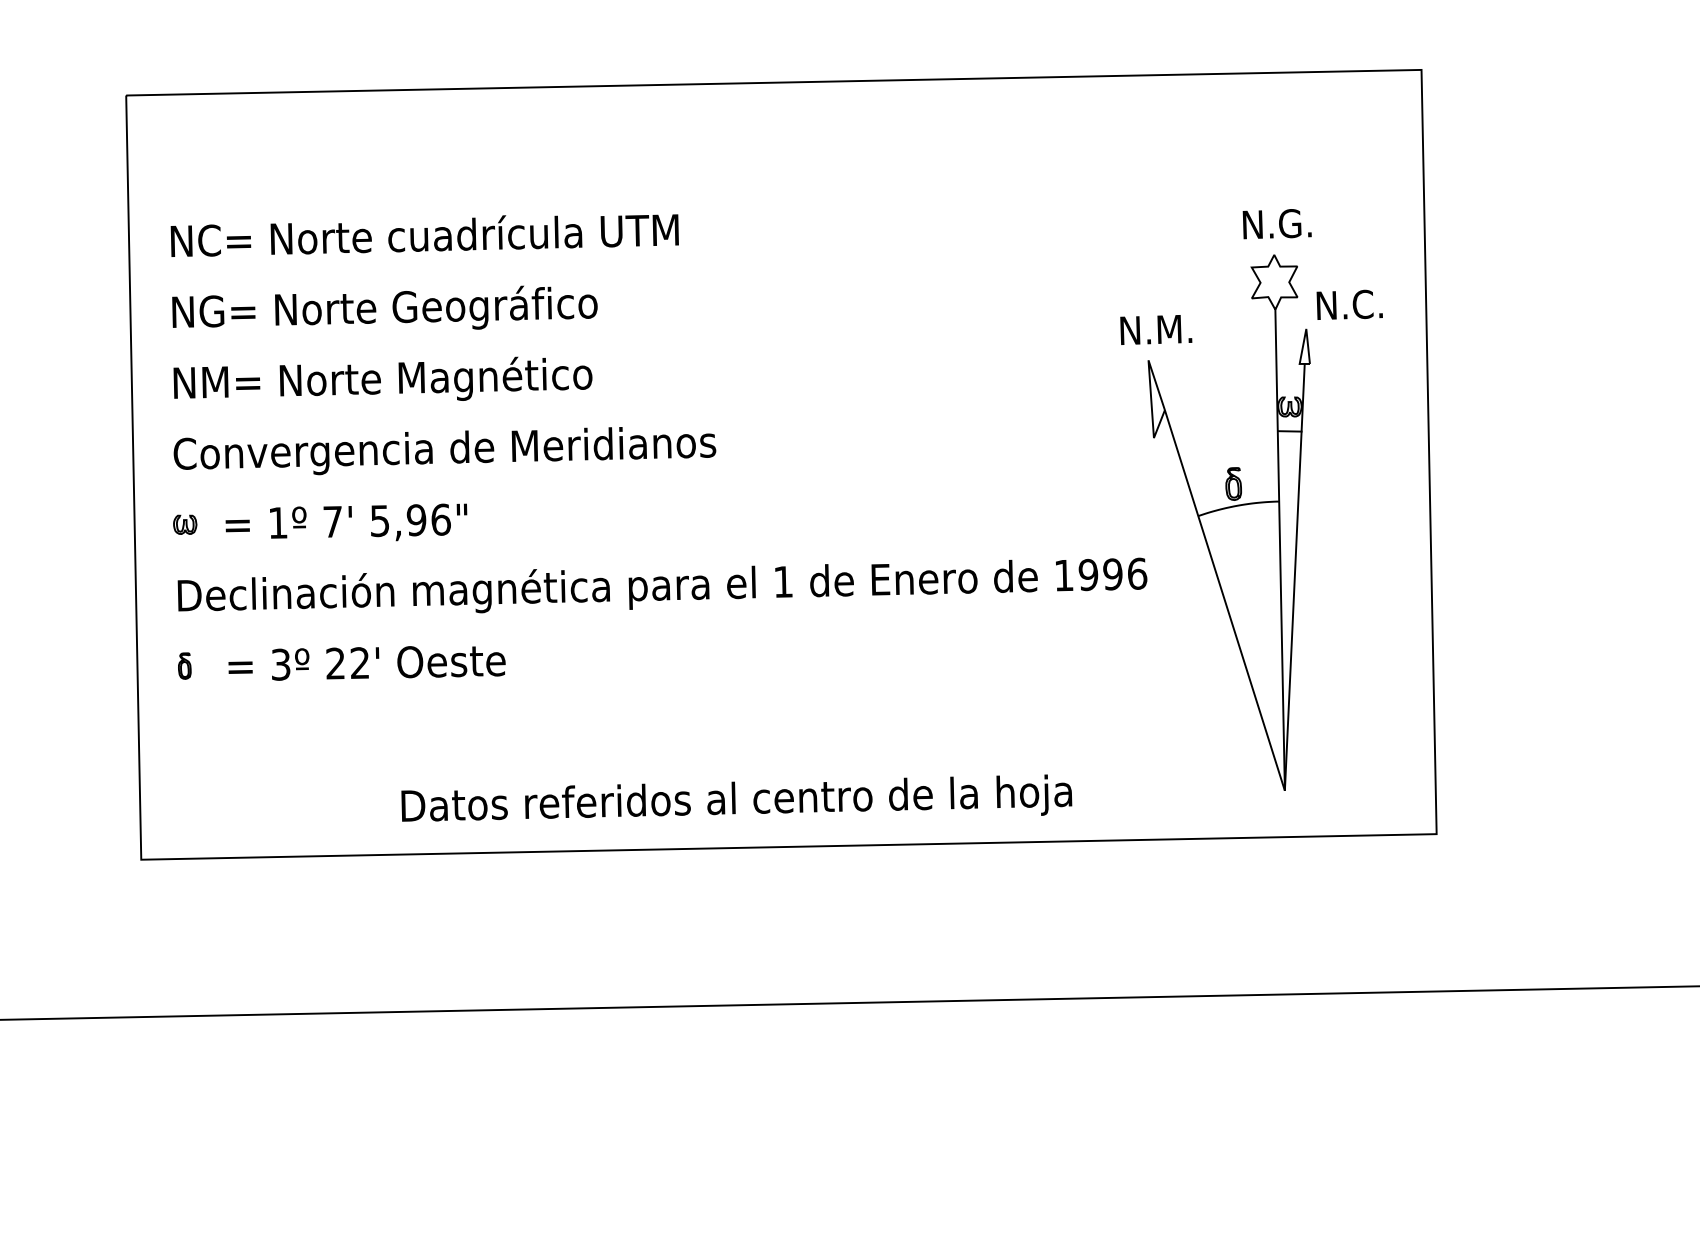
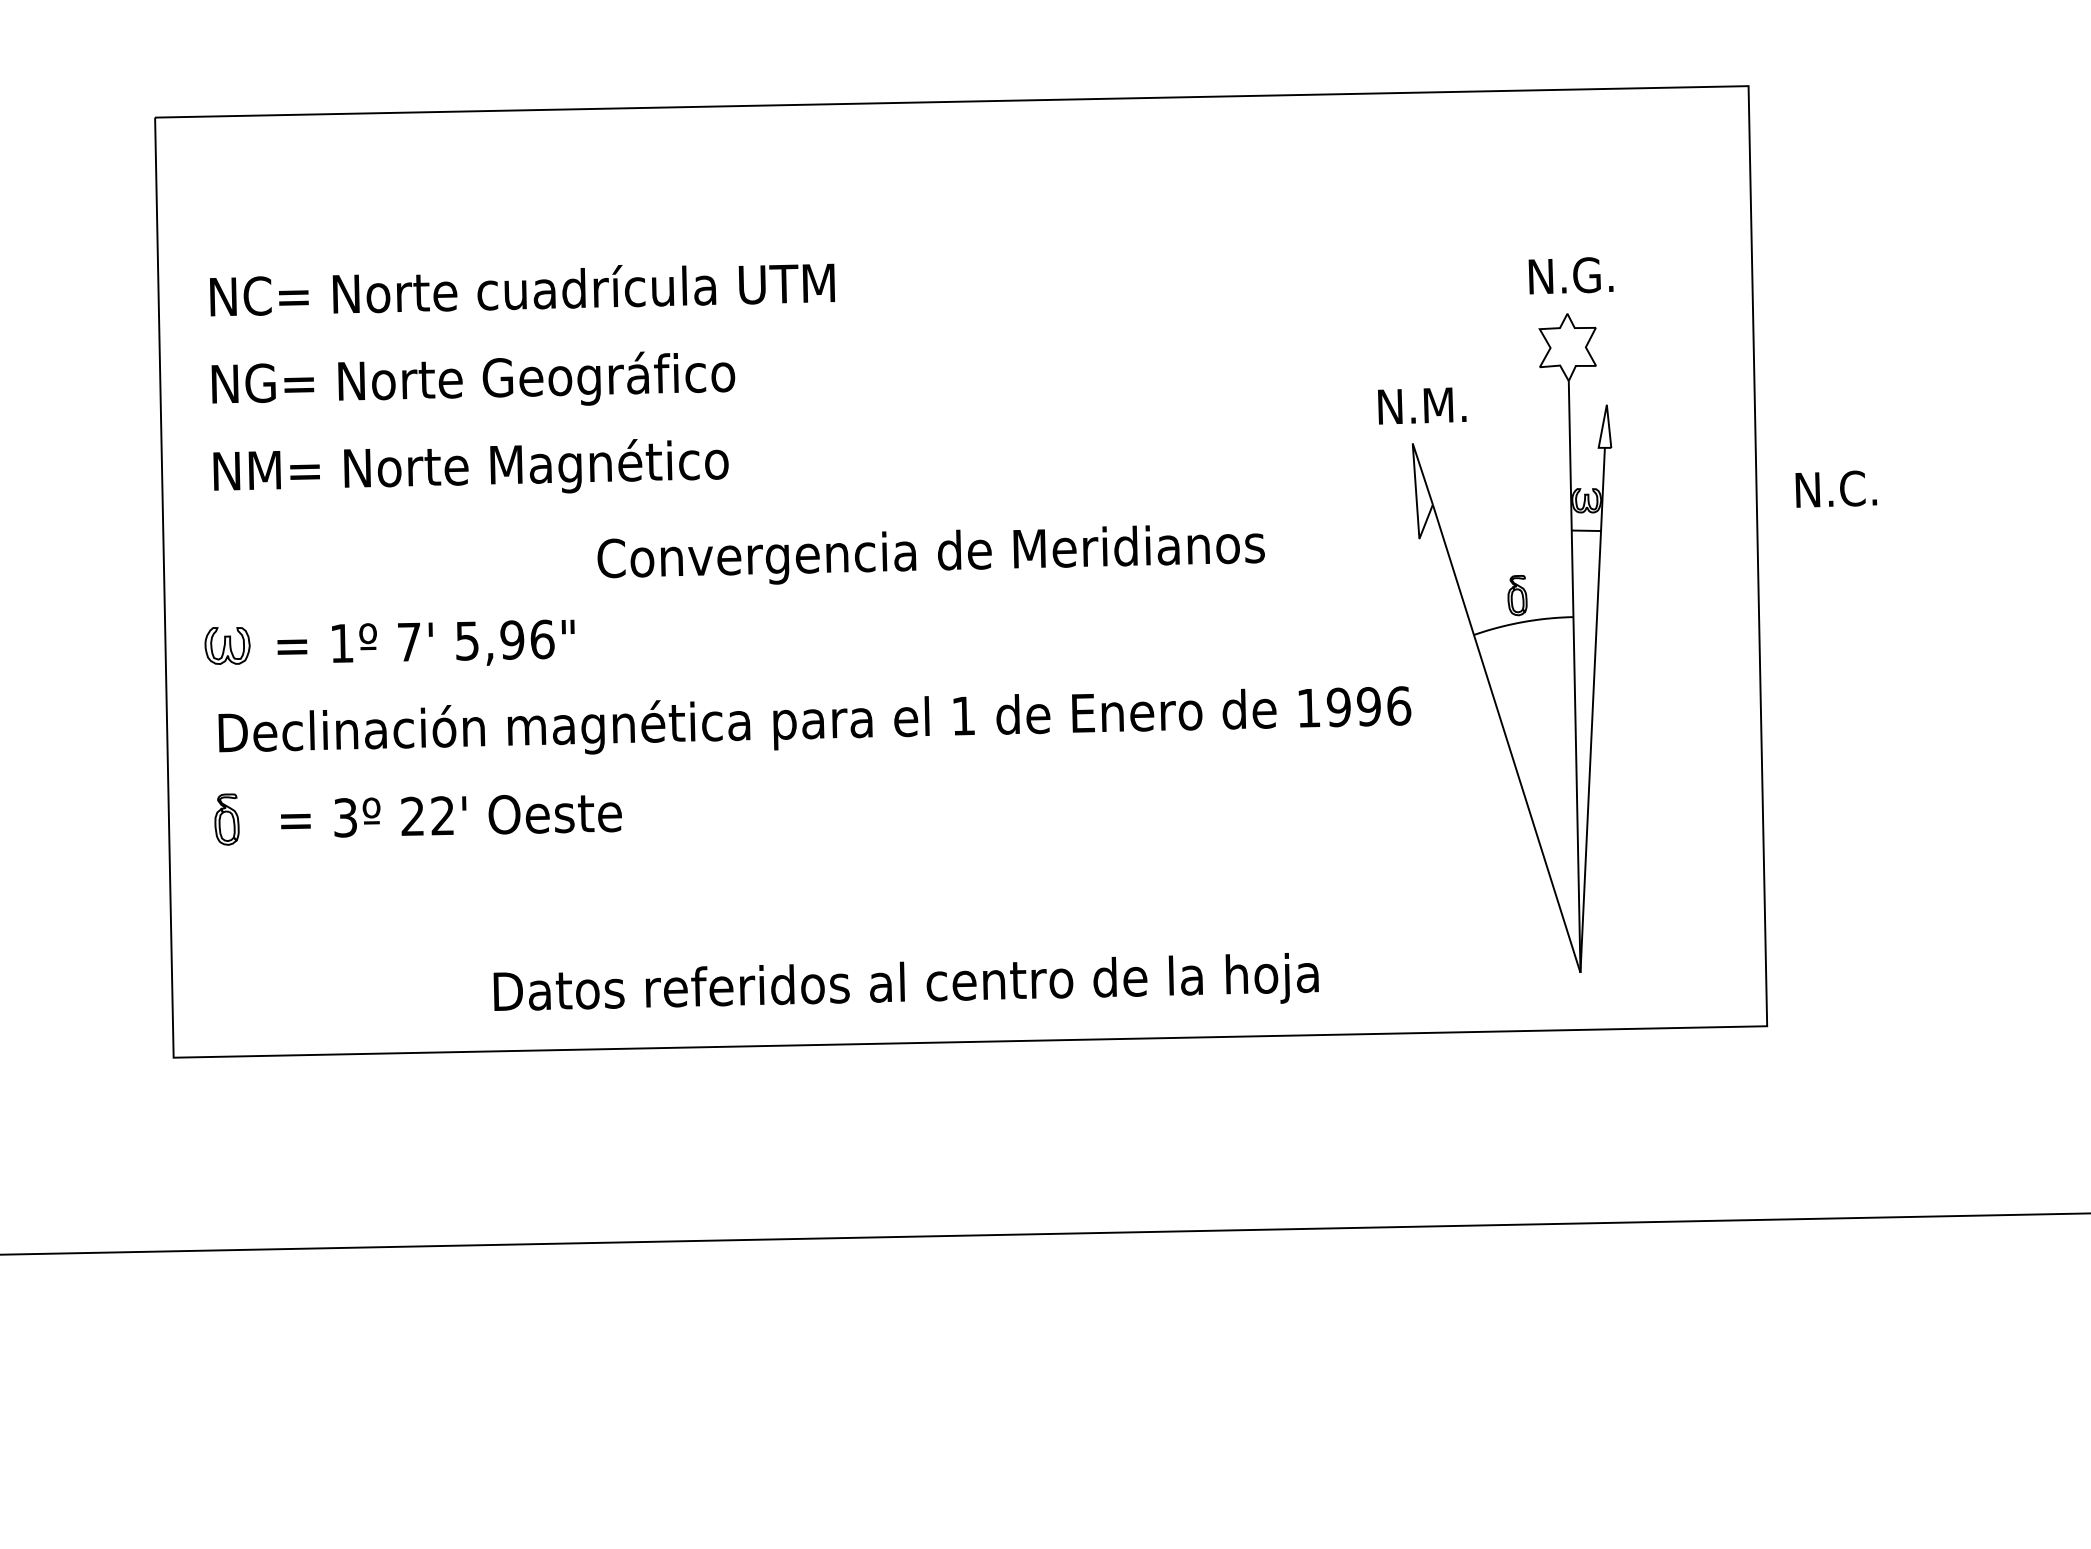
text: (1349, 304) -> (1836, 488), moved
text: (444, 450) -> (930, 554), moved
part: (185, 524) -> (227, 645), size x1.6
part: (185, 666) -> (227, 819), size x1.6

